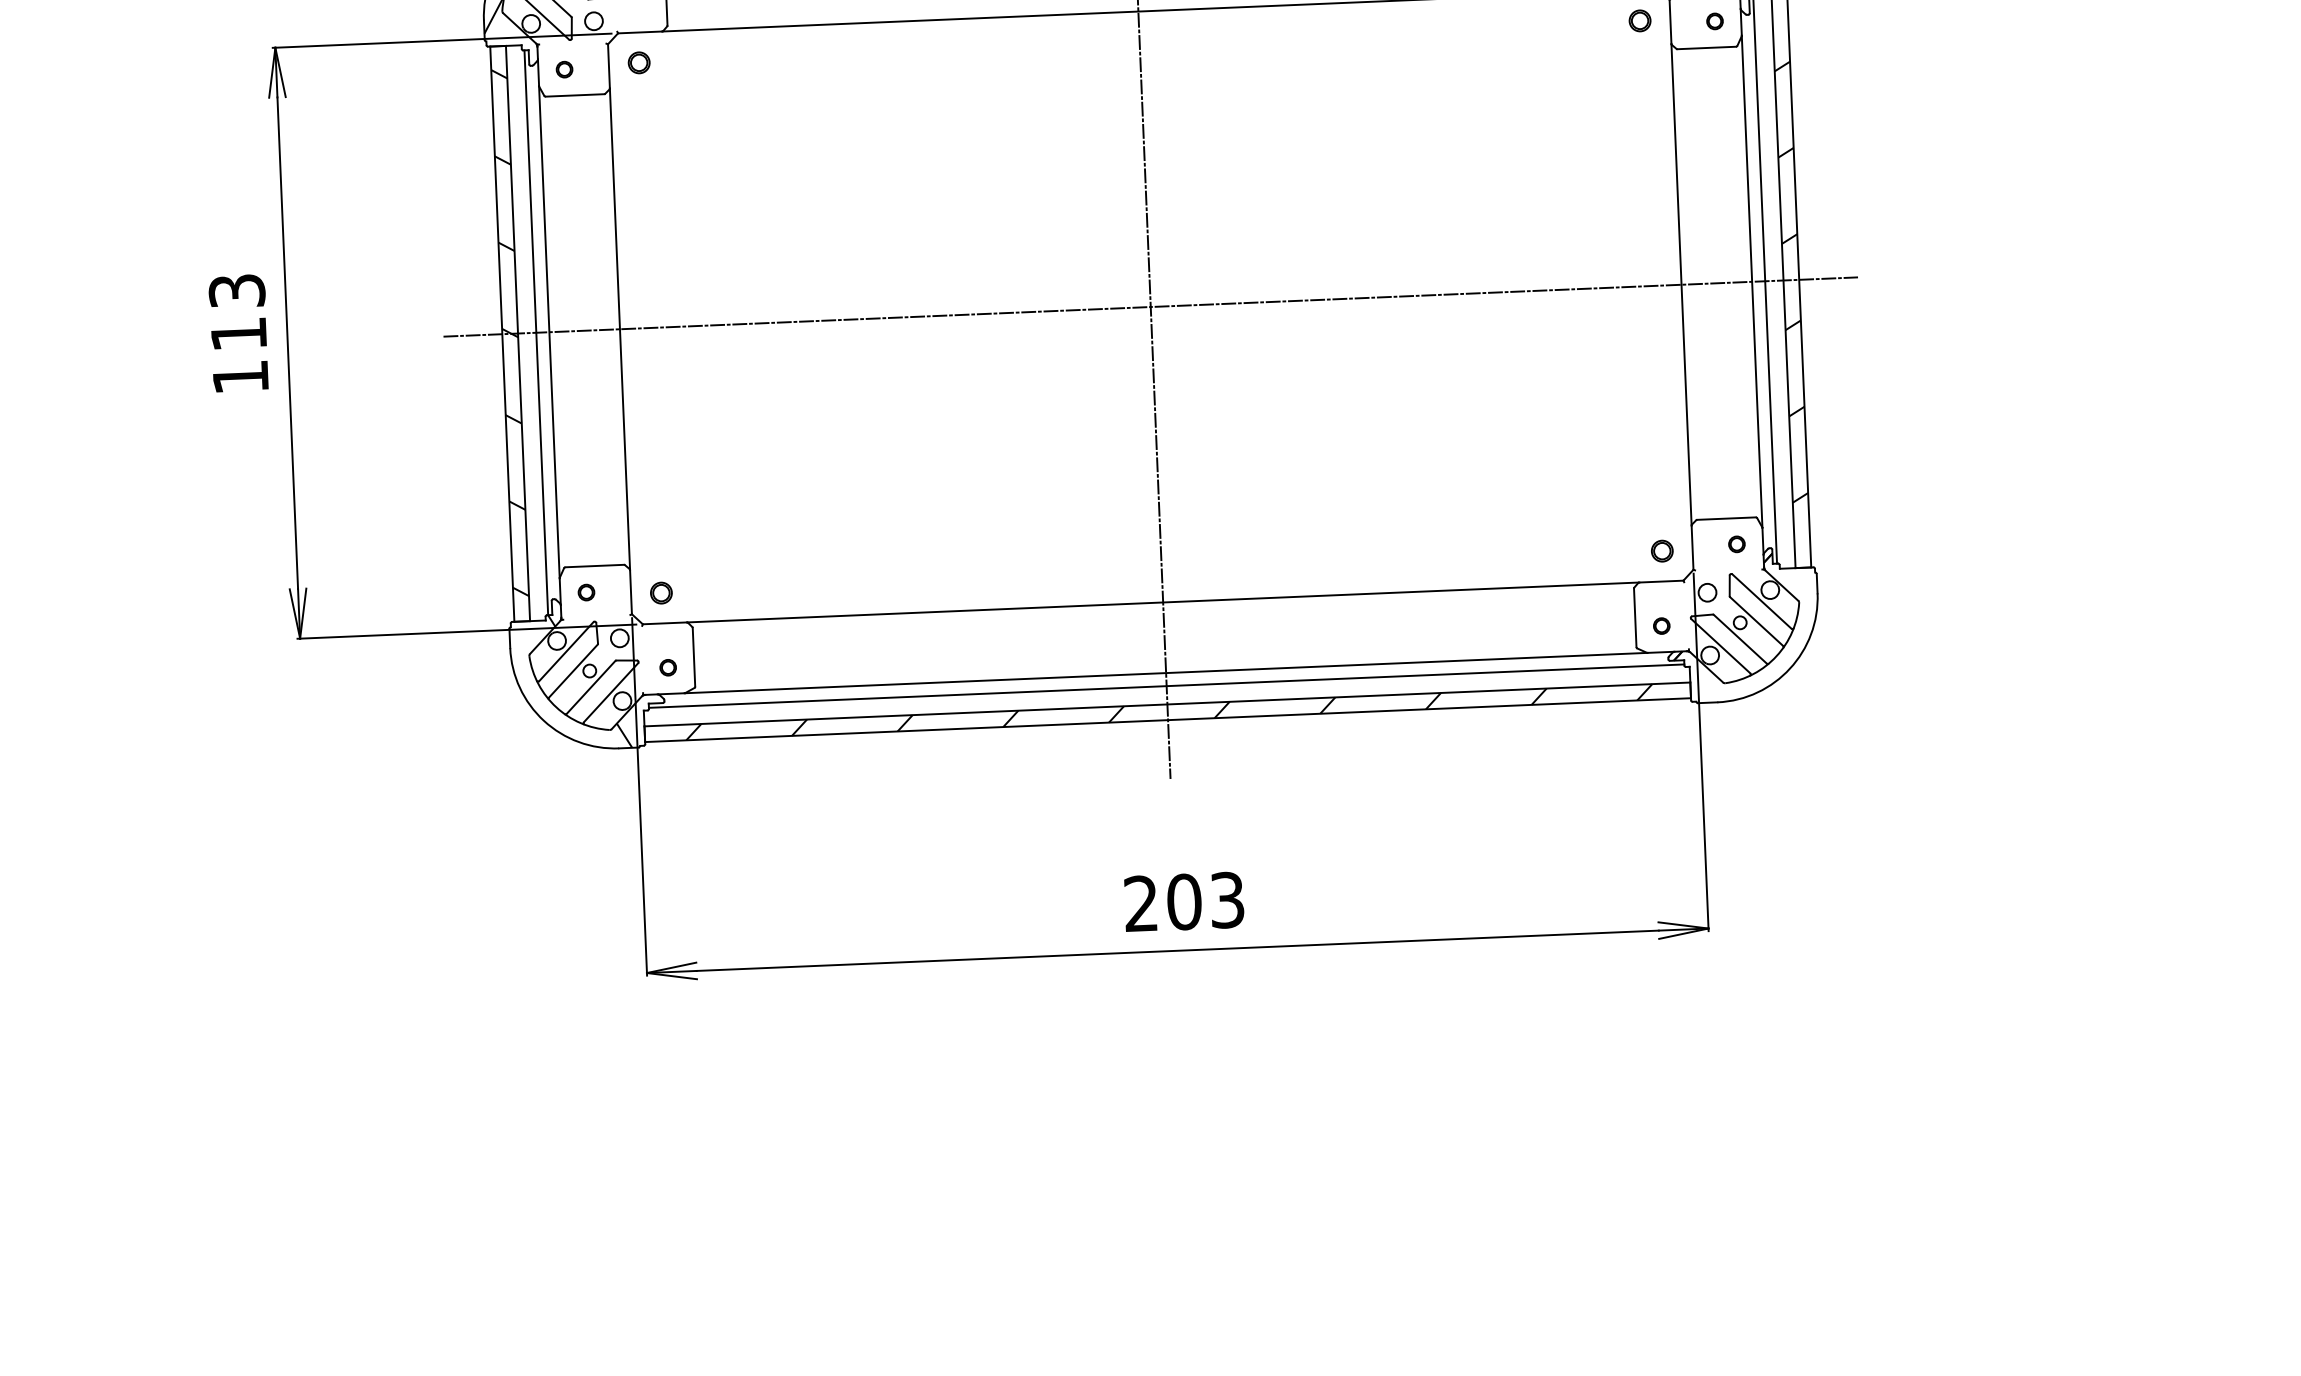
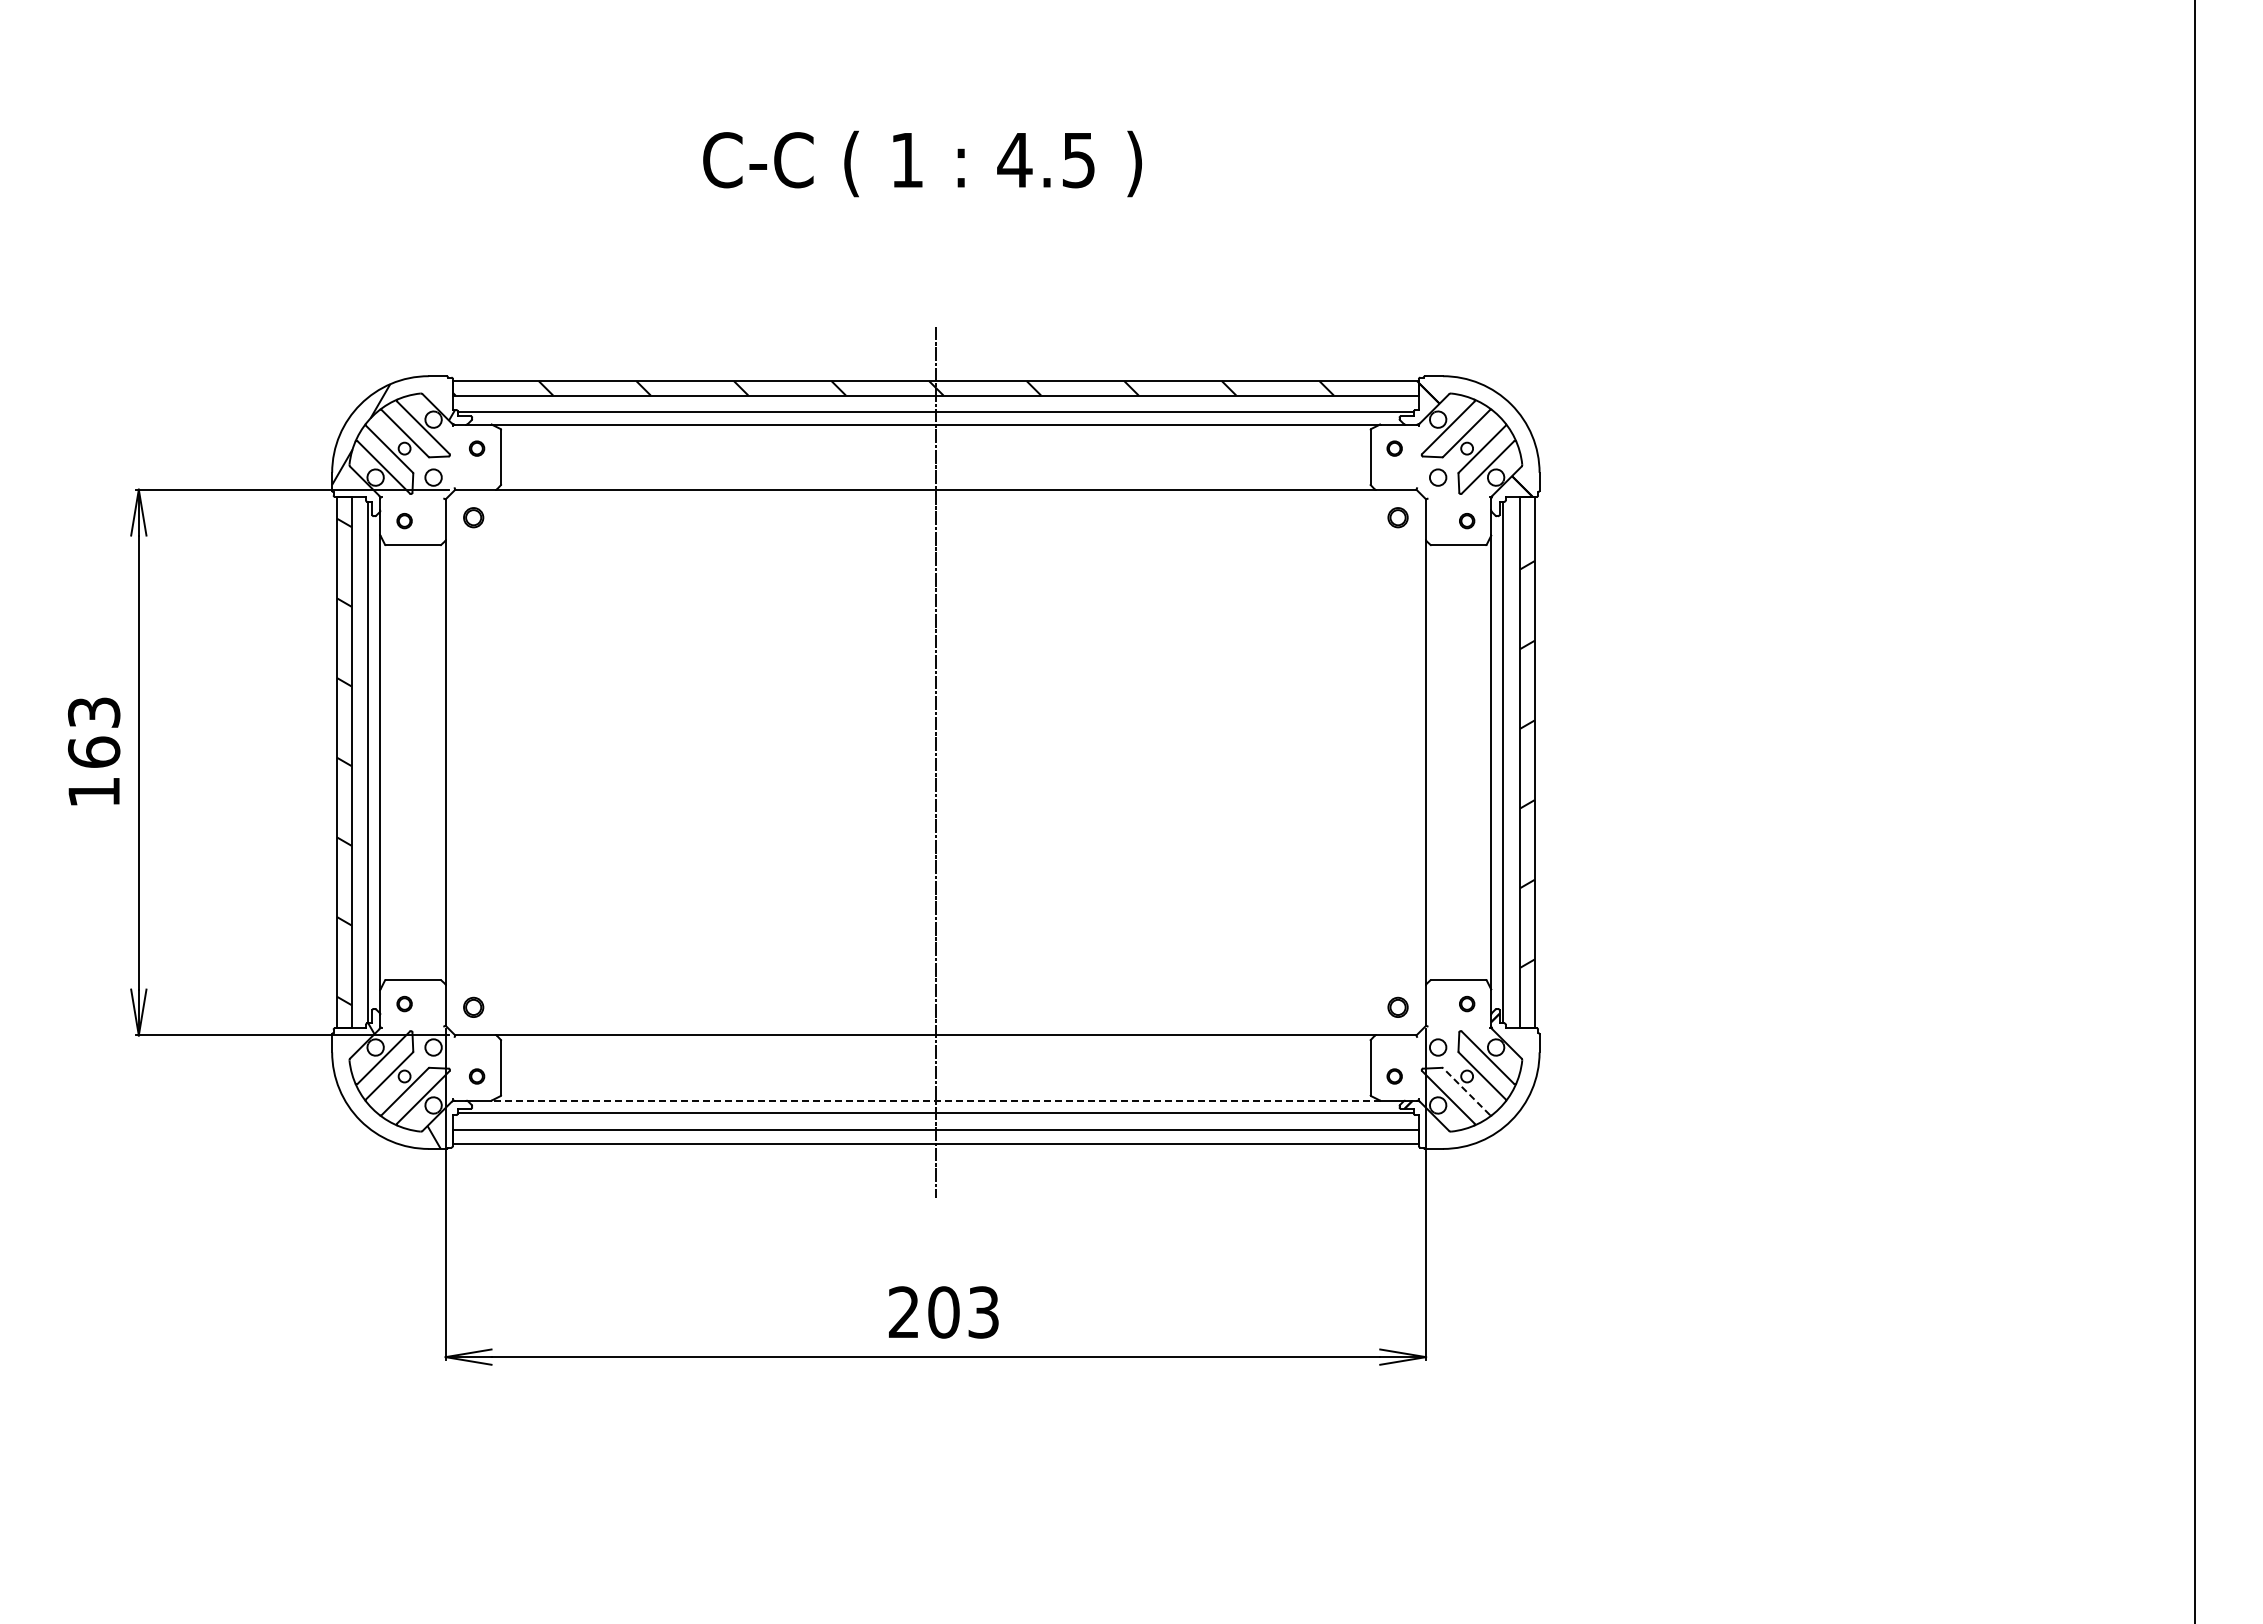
line: (1150, 306) -> (935, 762), removed
text: (239, 333) -> (94, 751), 113 -> 163
line: (1740, 639) -> (1466, 1091), solid -> dashed
line: (1165, 672) -> (935, 1100), solid -> dashed
hatch: (1168, 711) -> (936, 1136), removed

